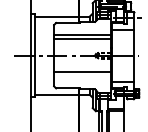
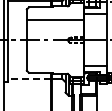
line: (82, 39) -> (55, 23), removed
line: (82, 72) -> (55, 56), removed
line: (56, 94) -> (29, 78), solid -> dashed

